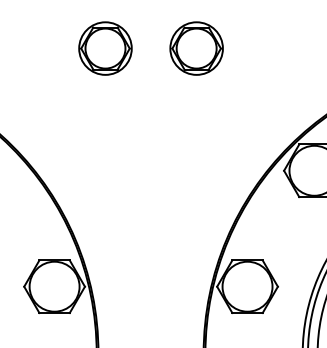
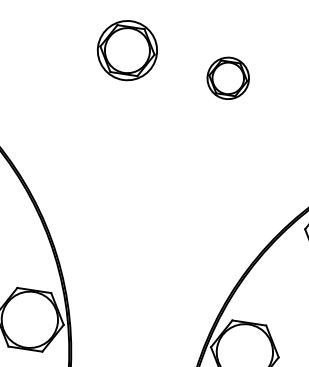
part: (105, 48) -> (127, 50), moved
part: (196, 48) -> (228, 78), size x0.7

